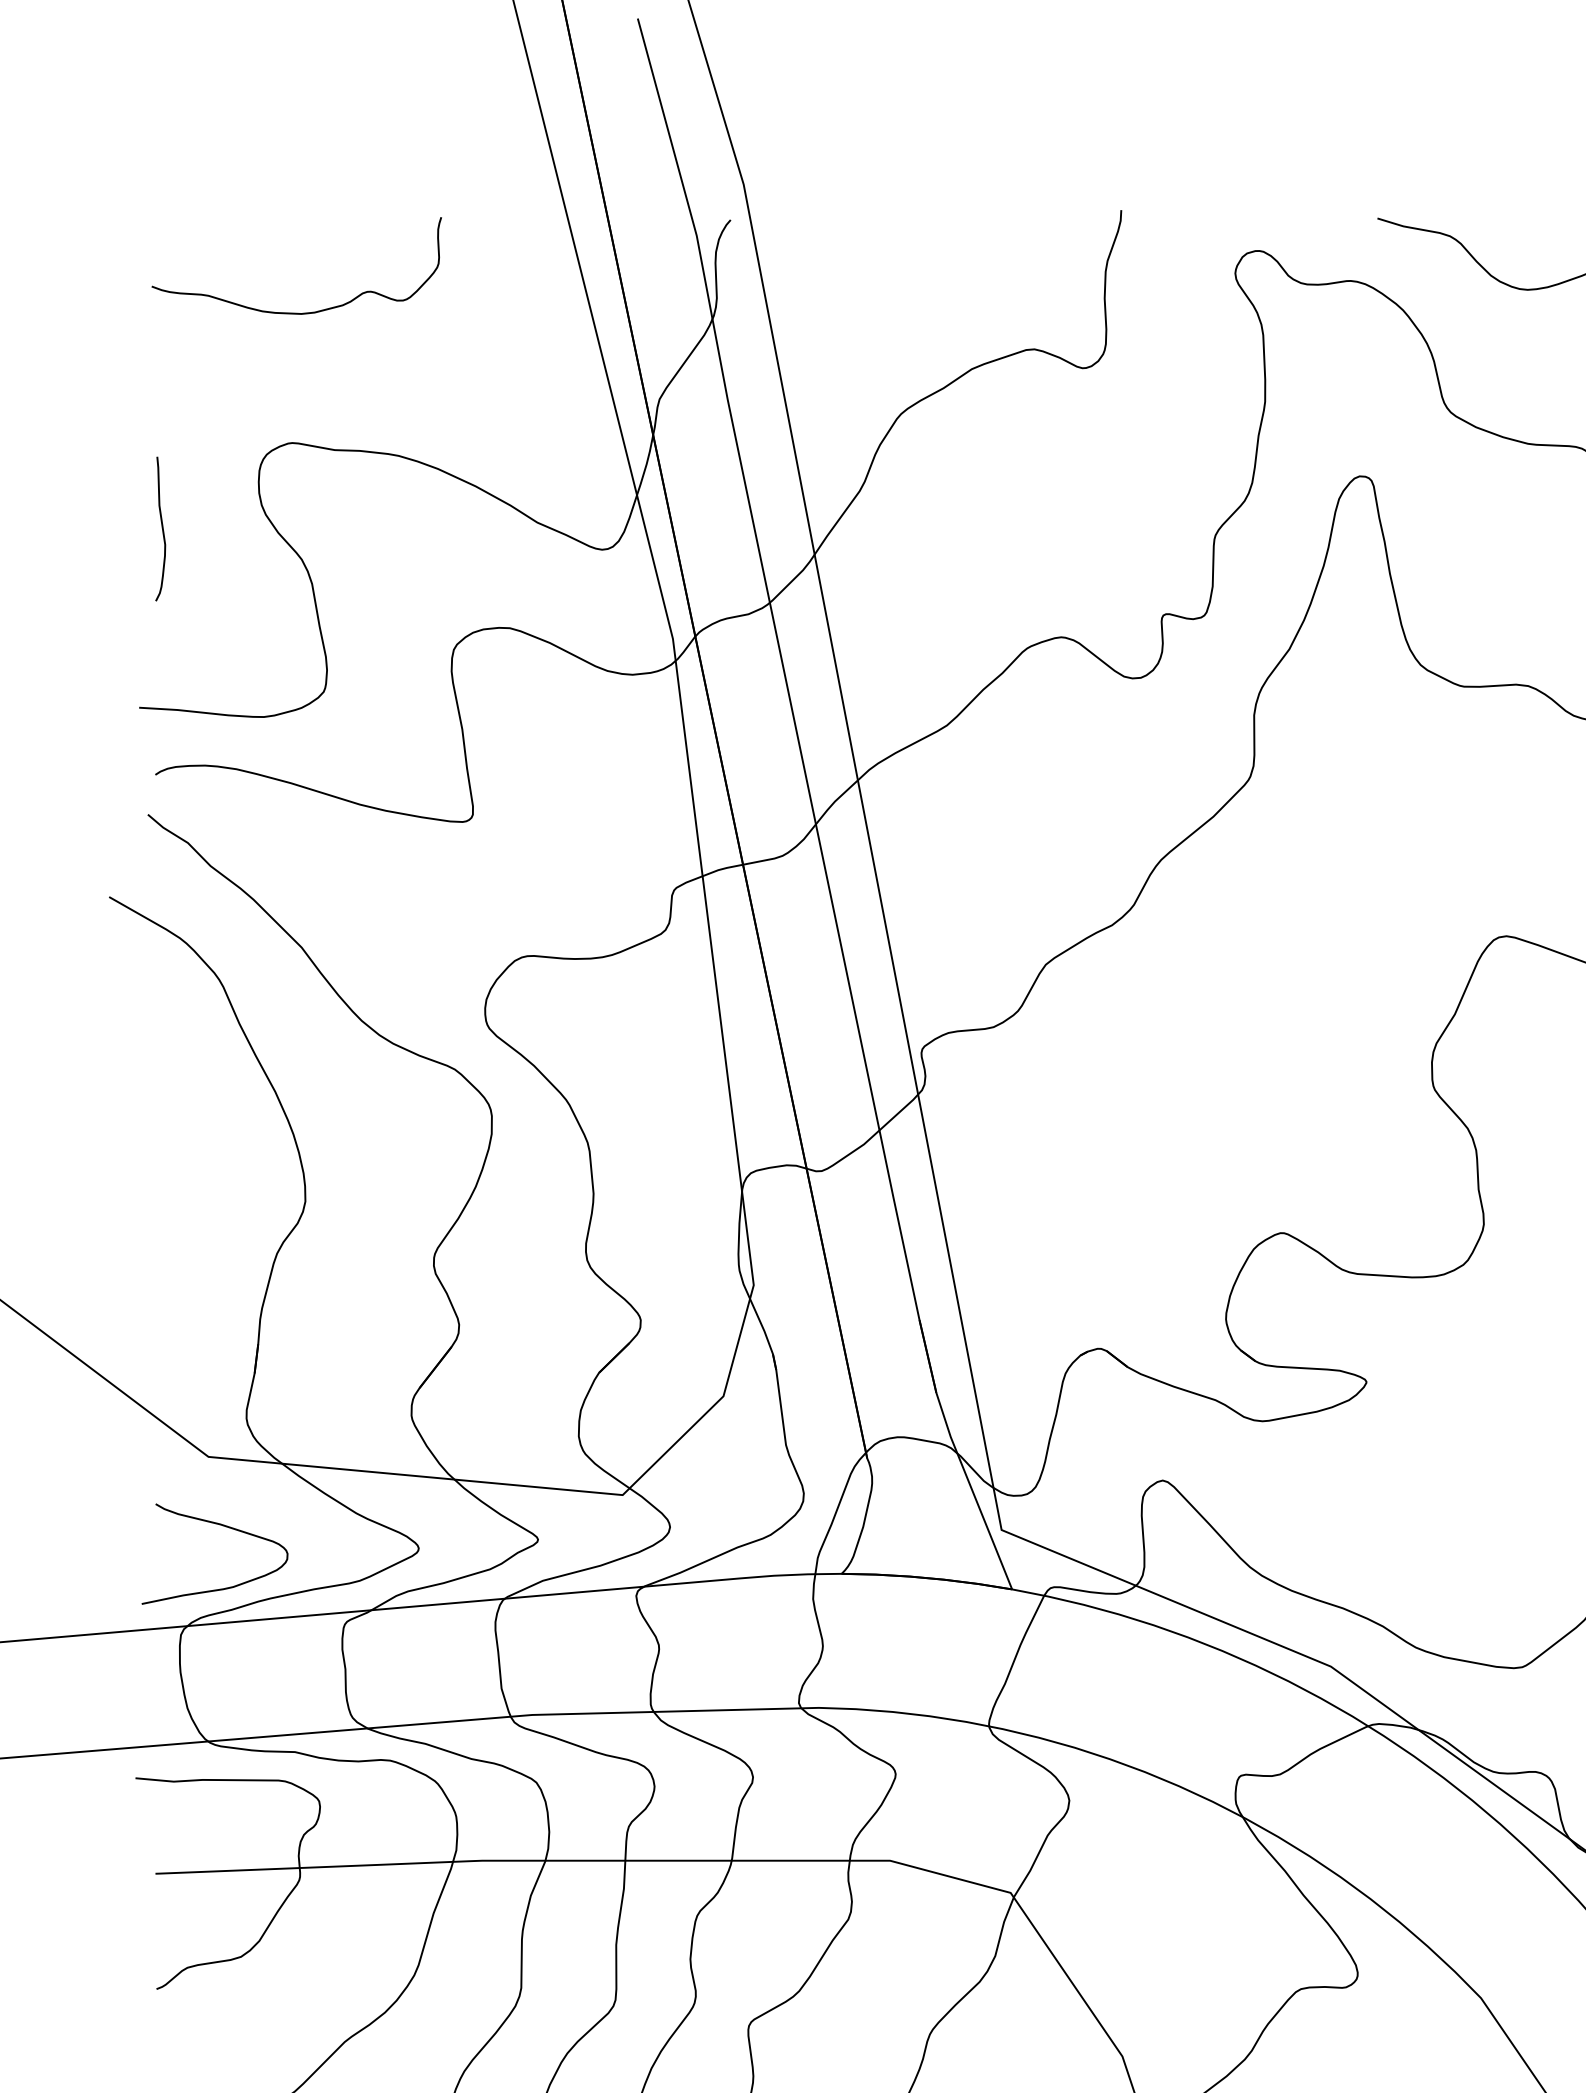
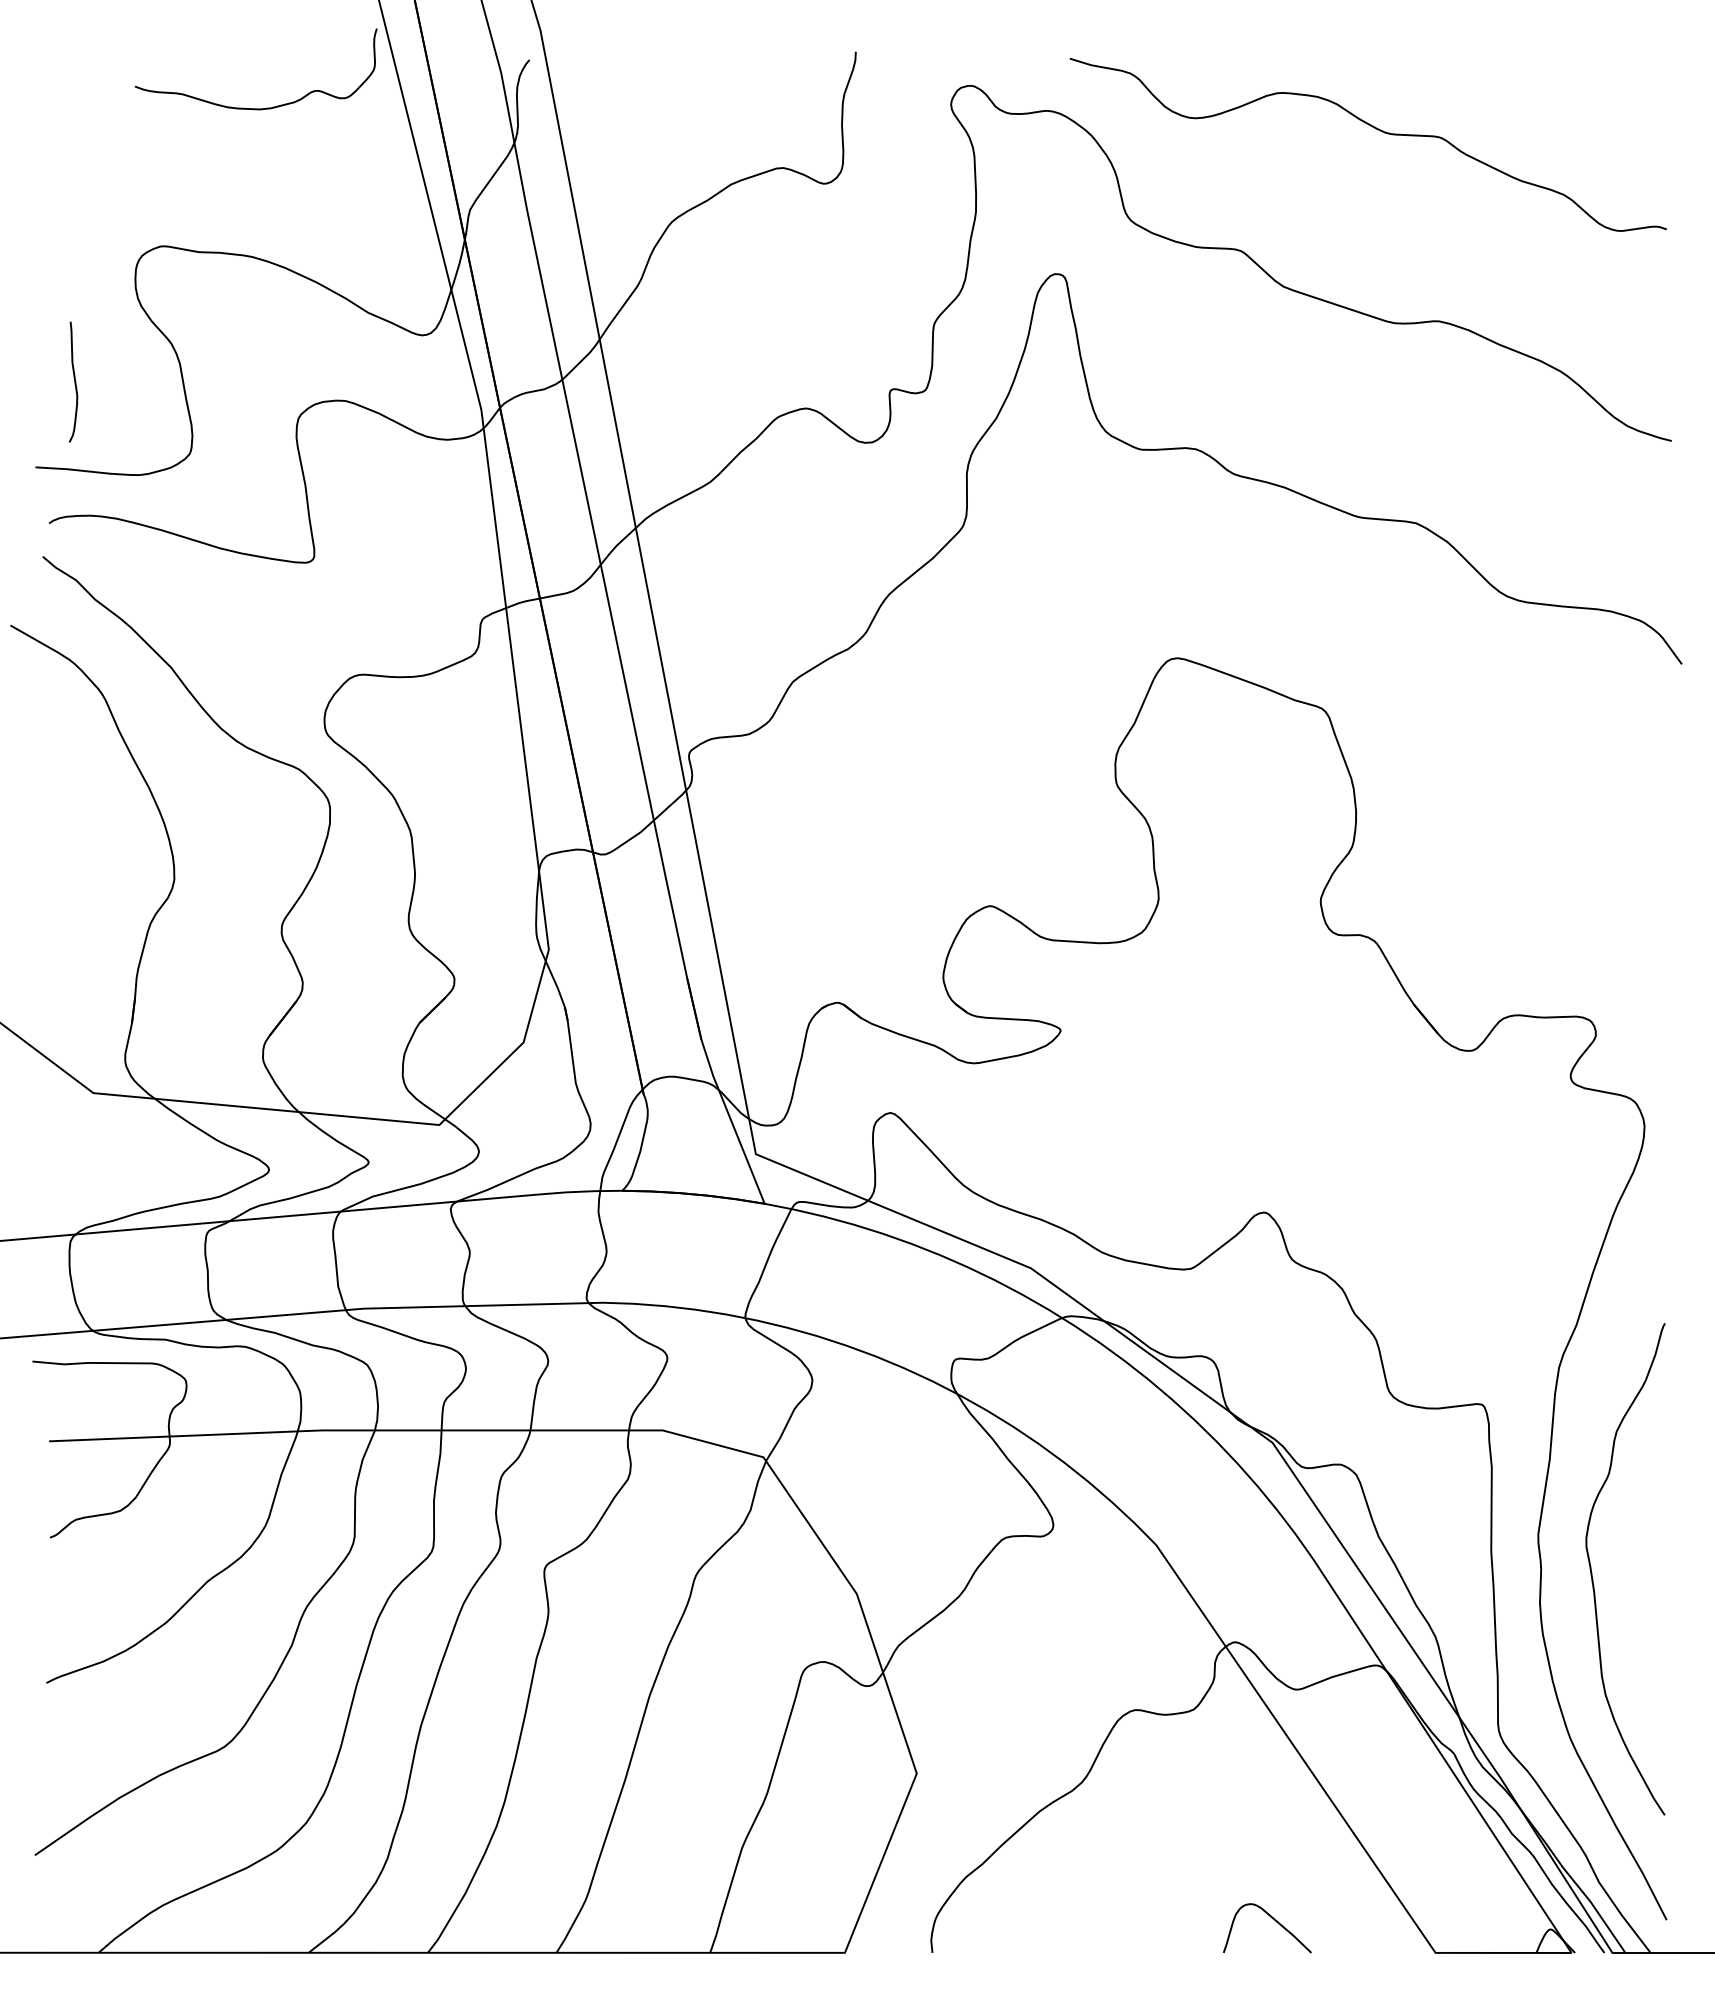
curve: (295, 312) -> (255, 108), moved
curve: (161, 528) -> (74, 381), moved
curve: (222, 1526) -> (105, 1151), removed

